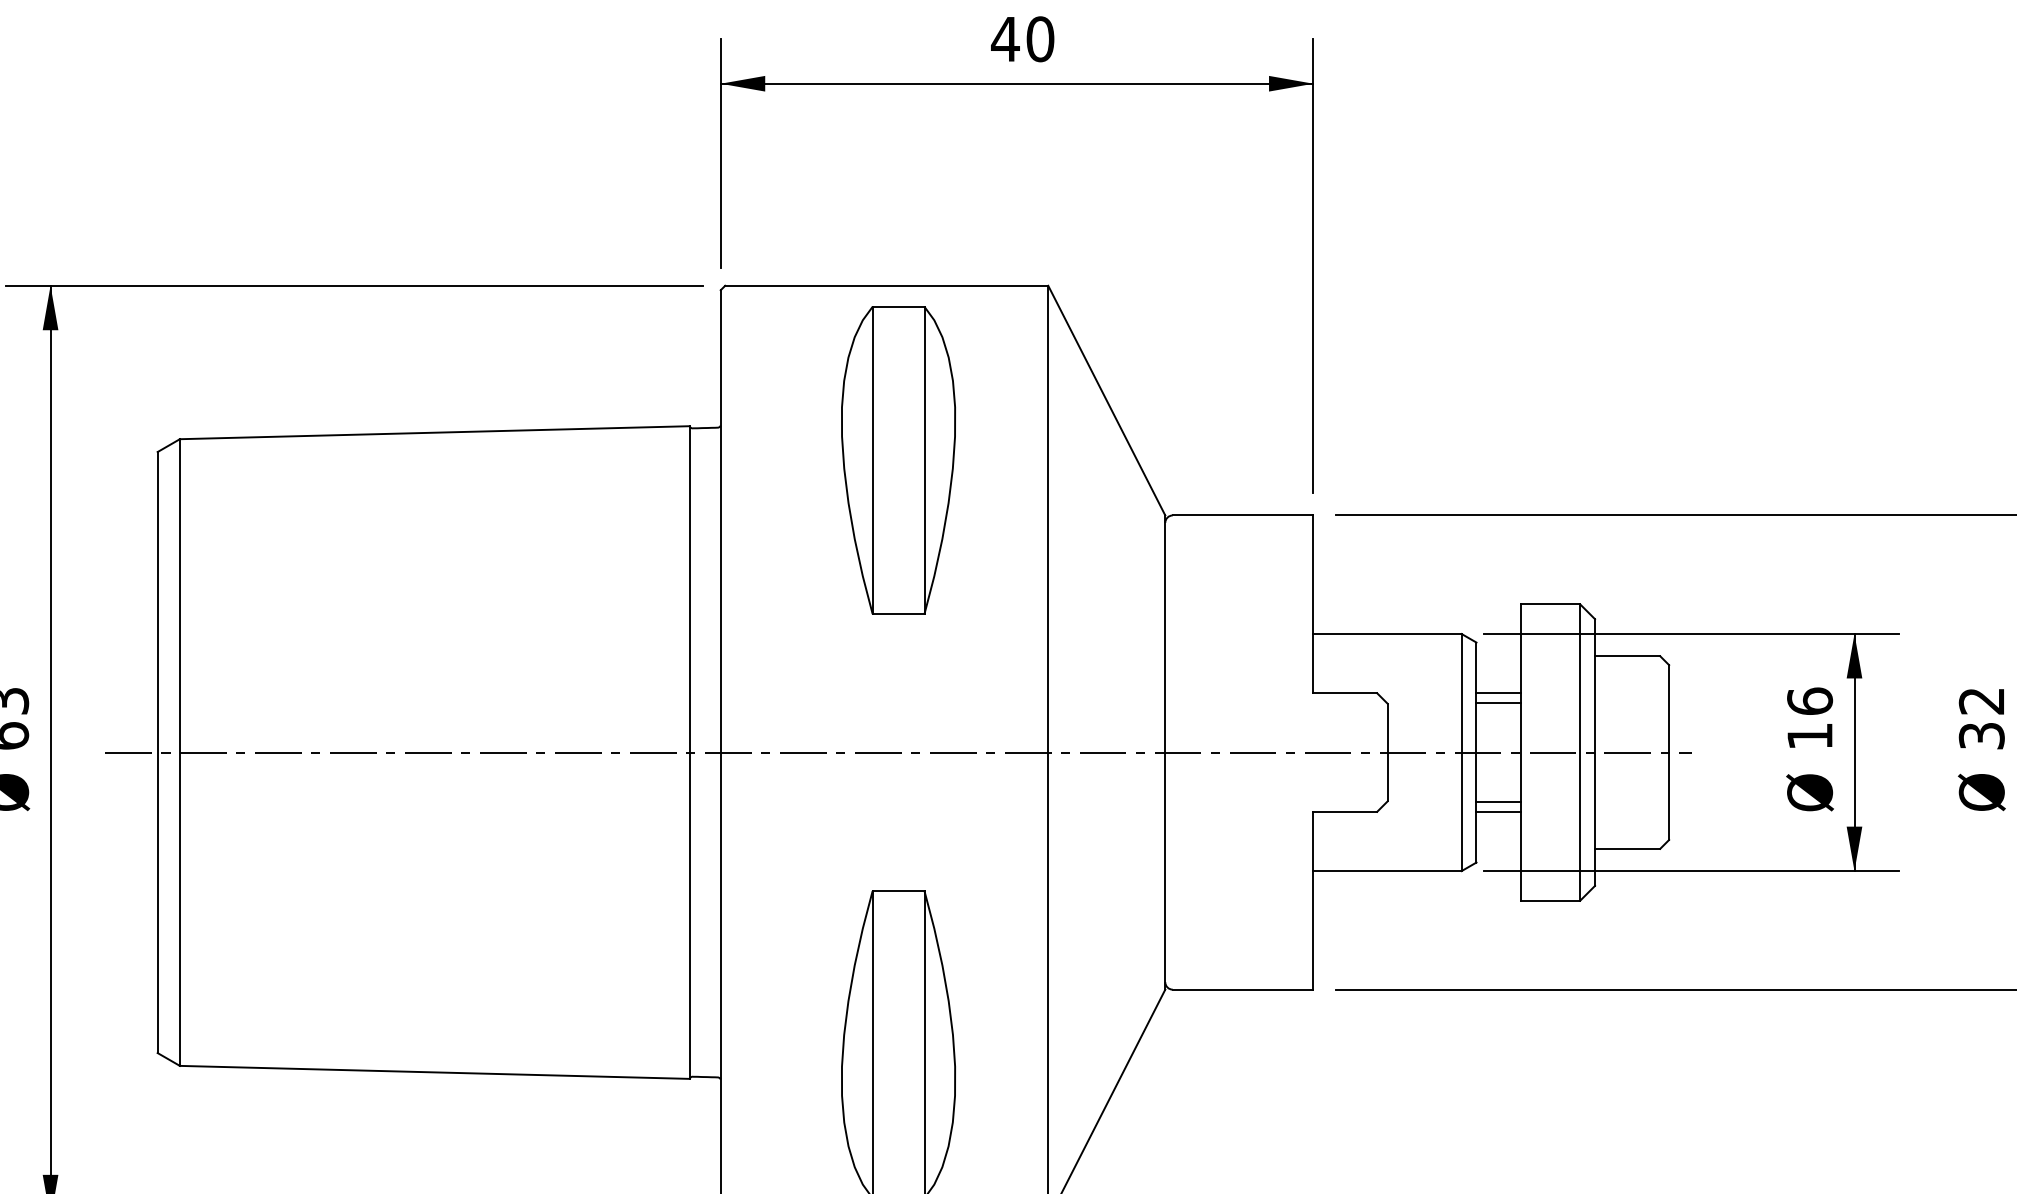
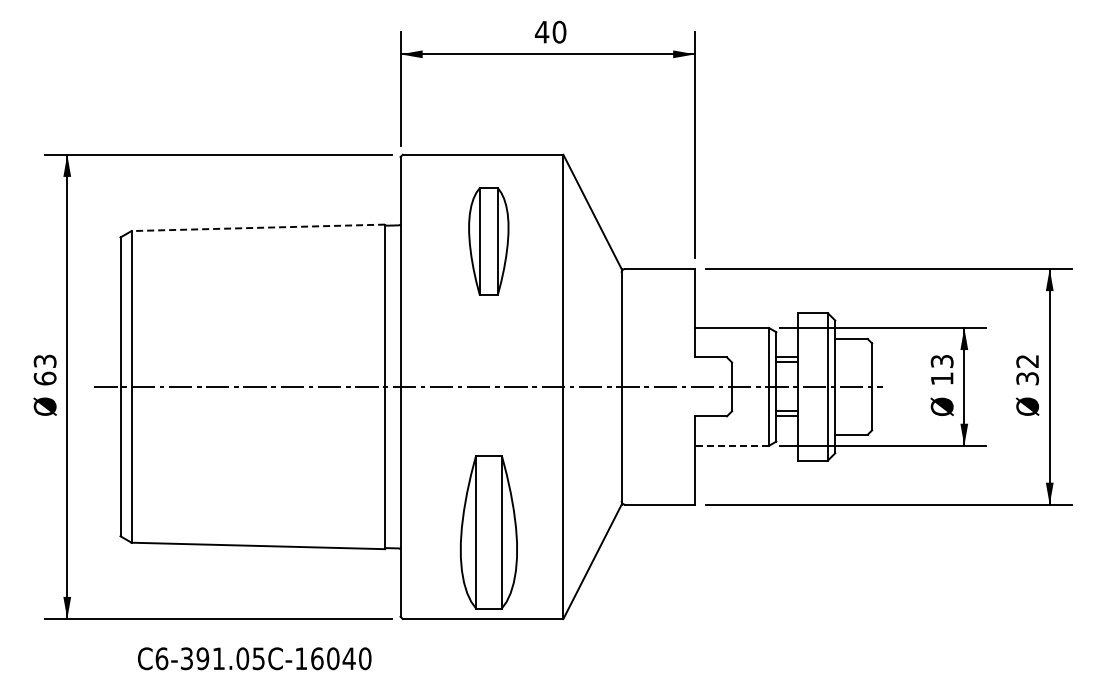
line: (435, 431) -> (258, 227), solid -> dashed
part: (897, 460) -> (488, 241), size x0.7
text: (1808, 701) -> (941, 361), 16 -> 13
line: (1388, 870) -> (732, 445), solid -> dashed

